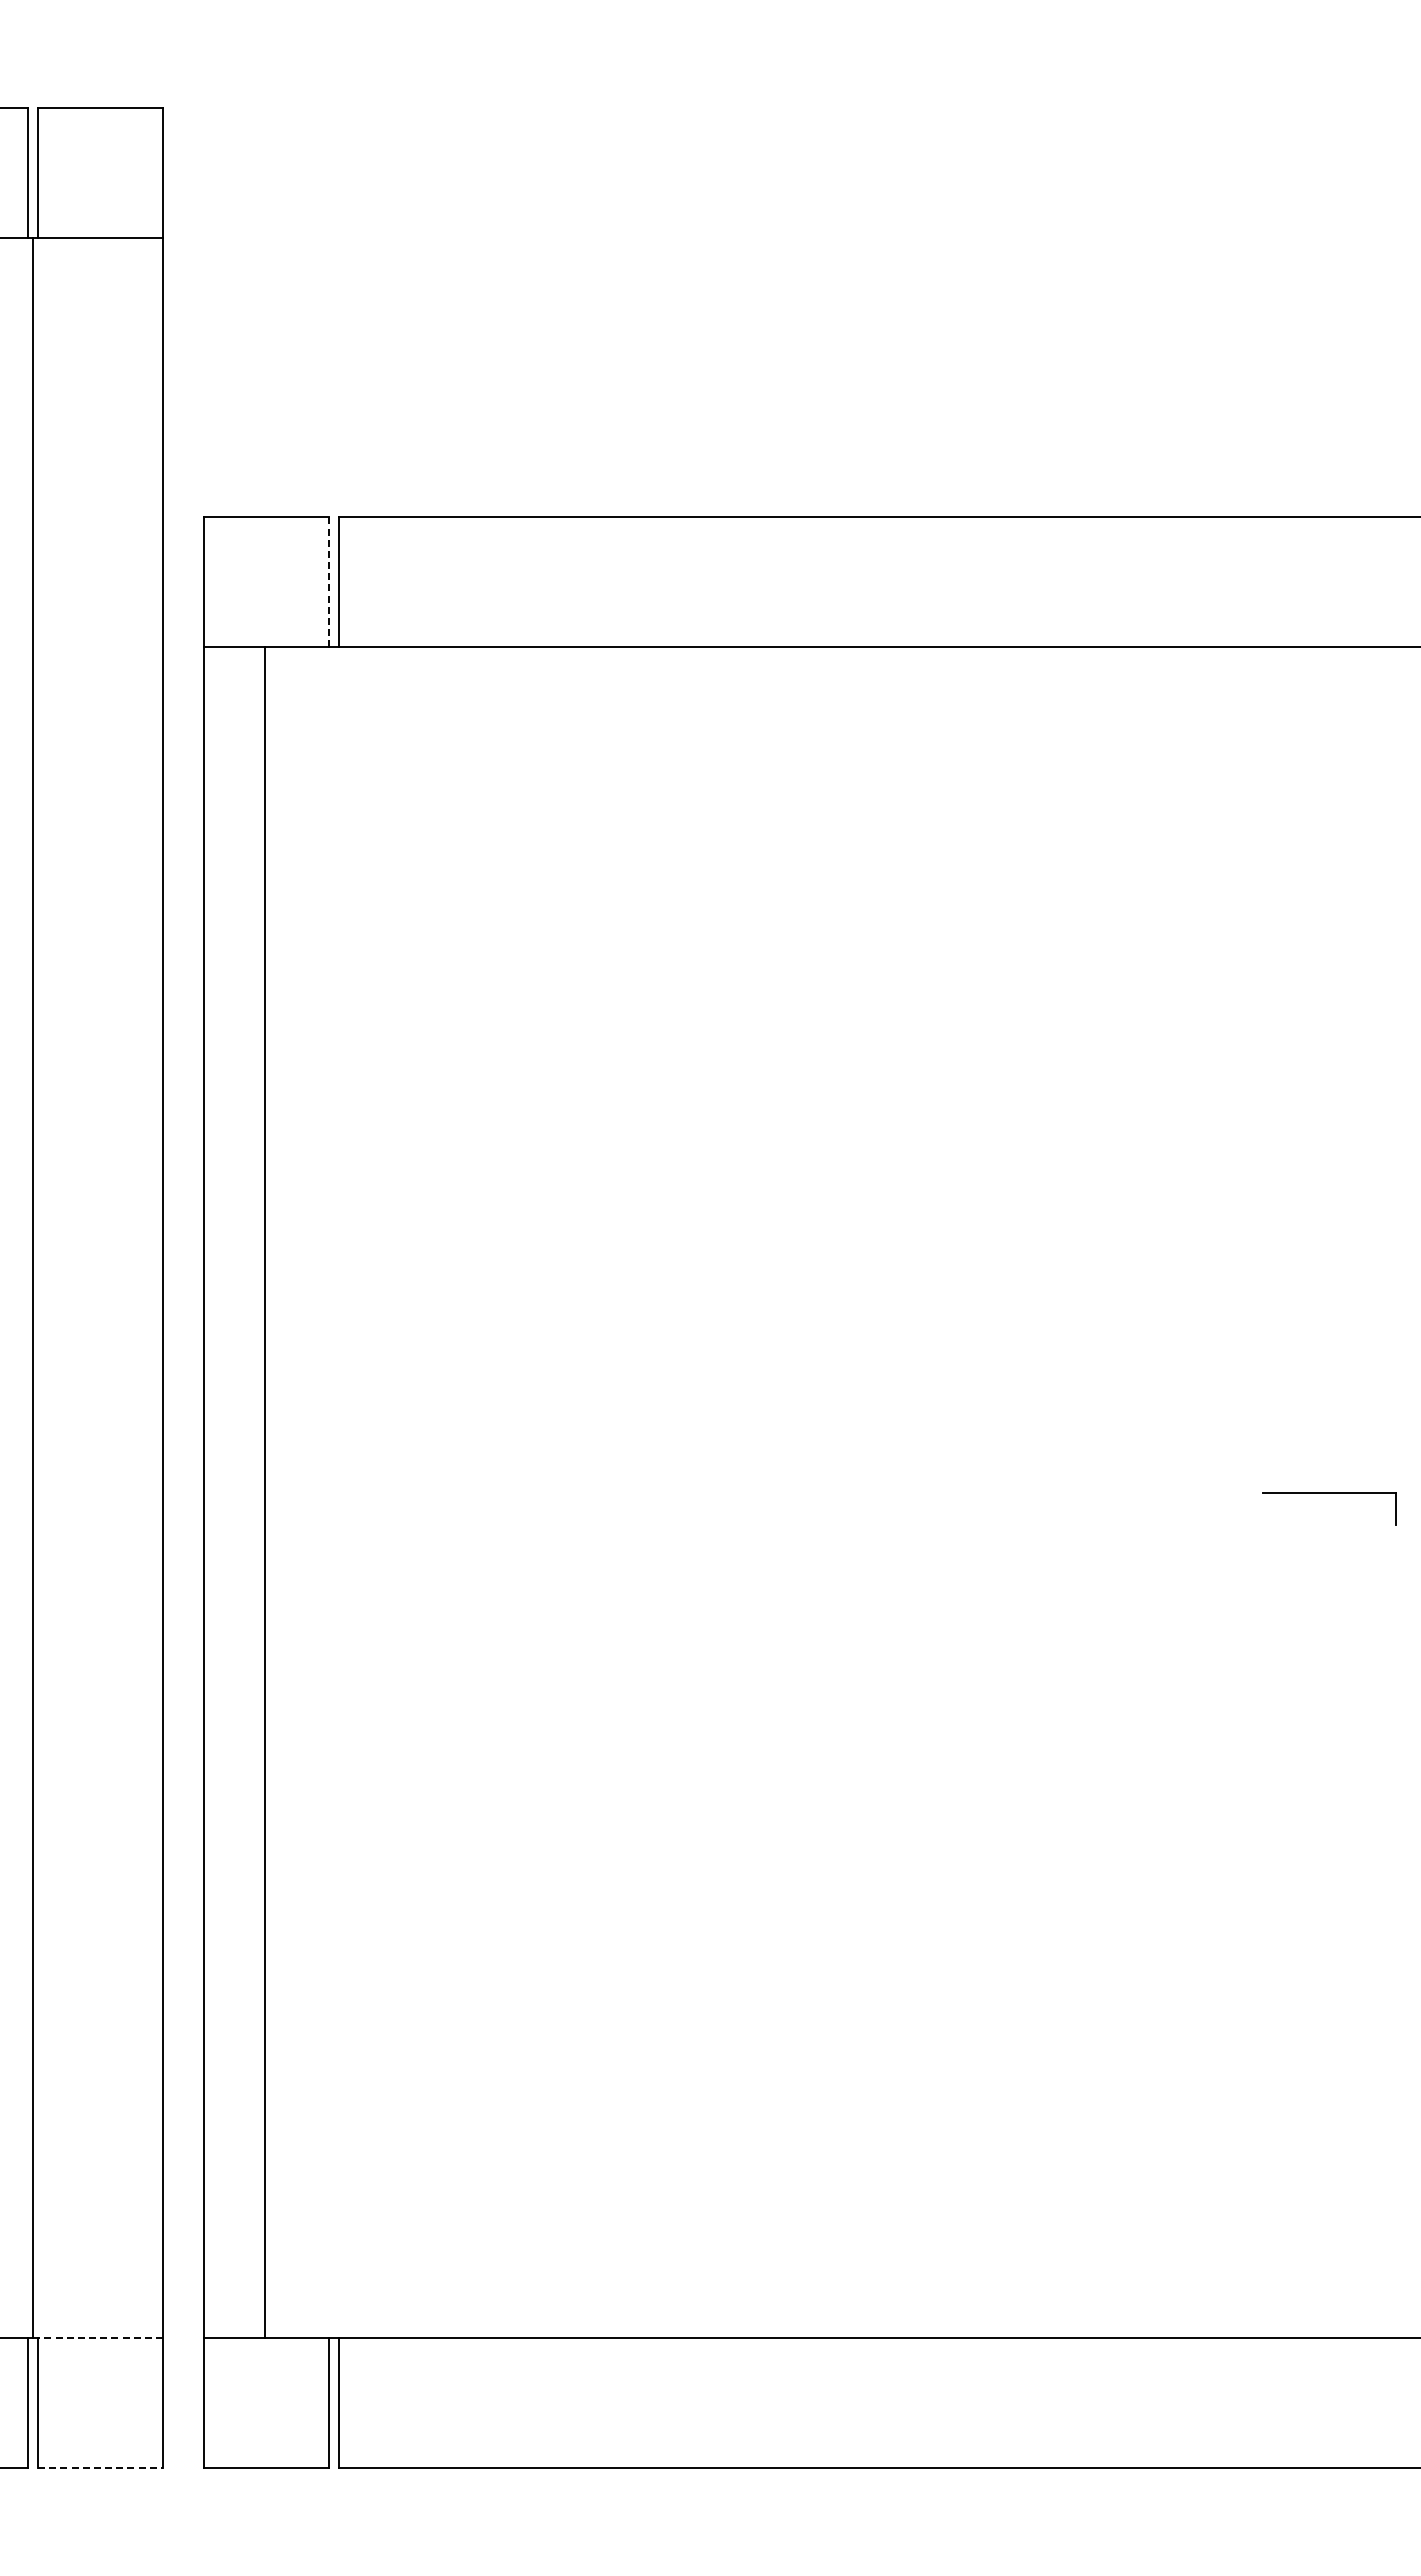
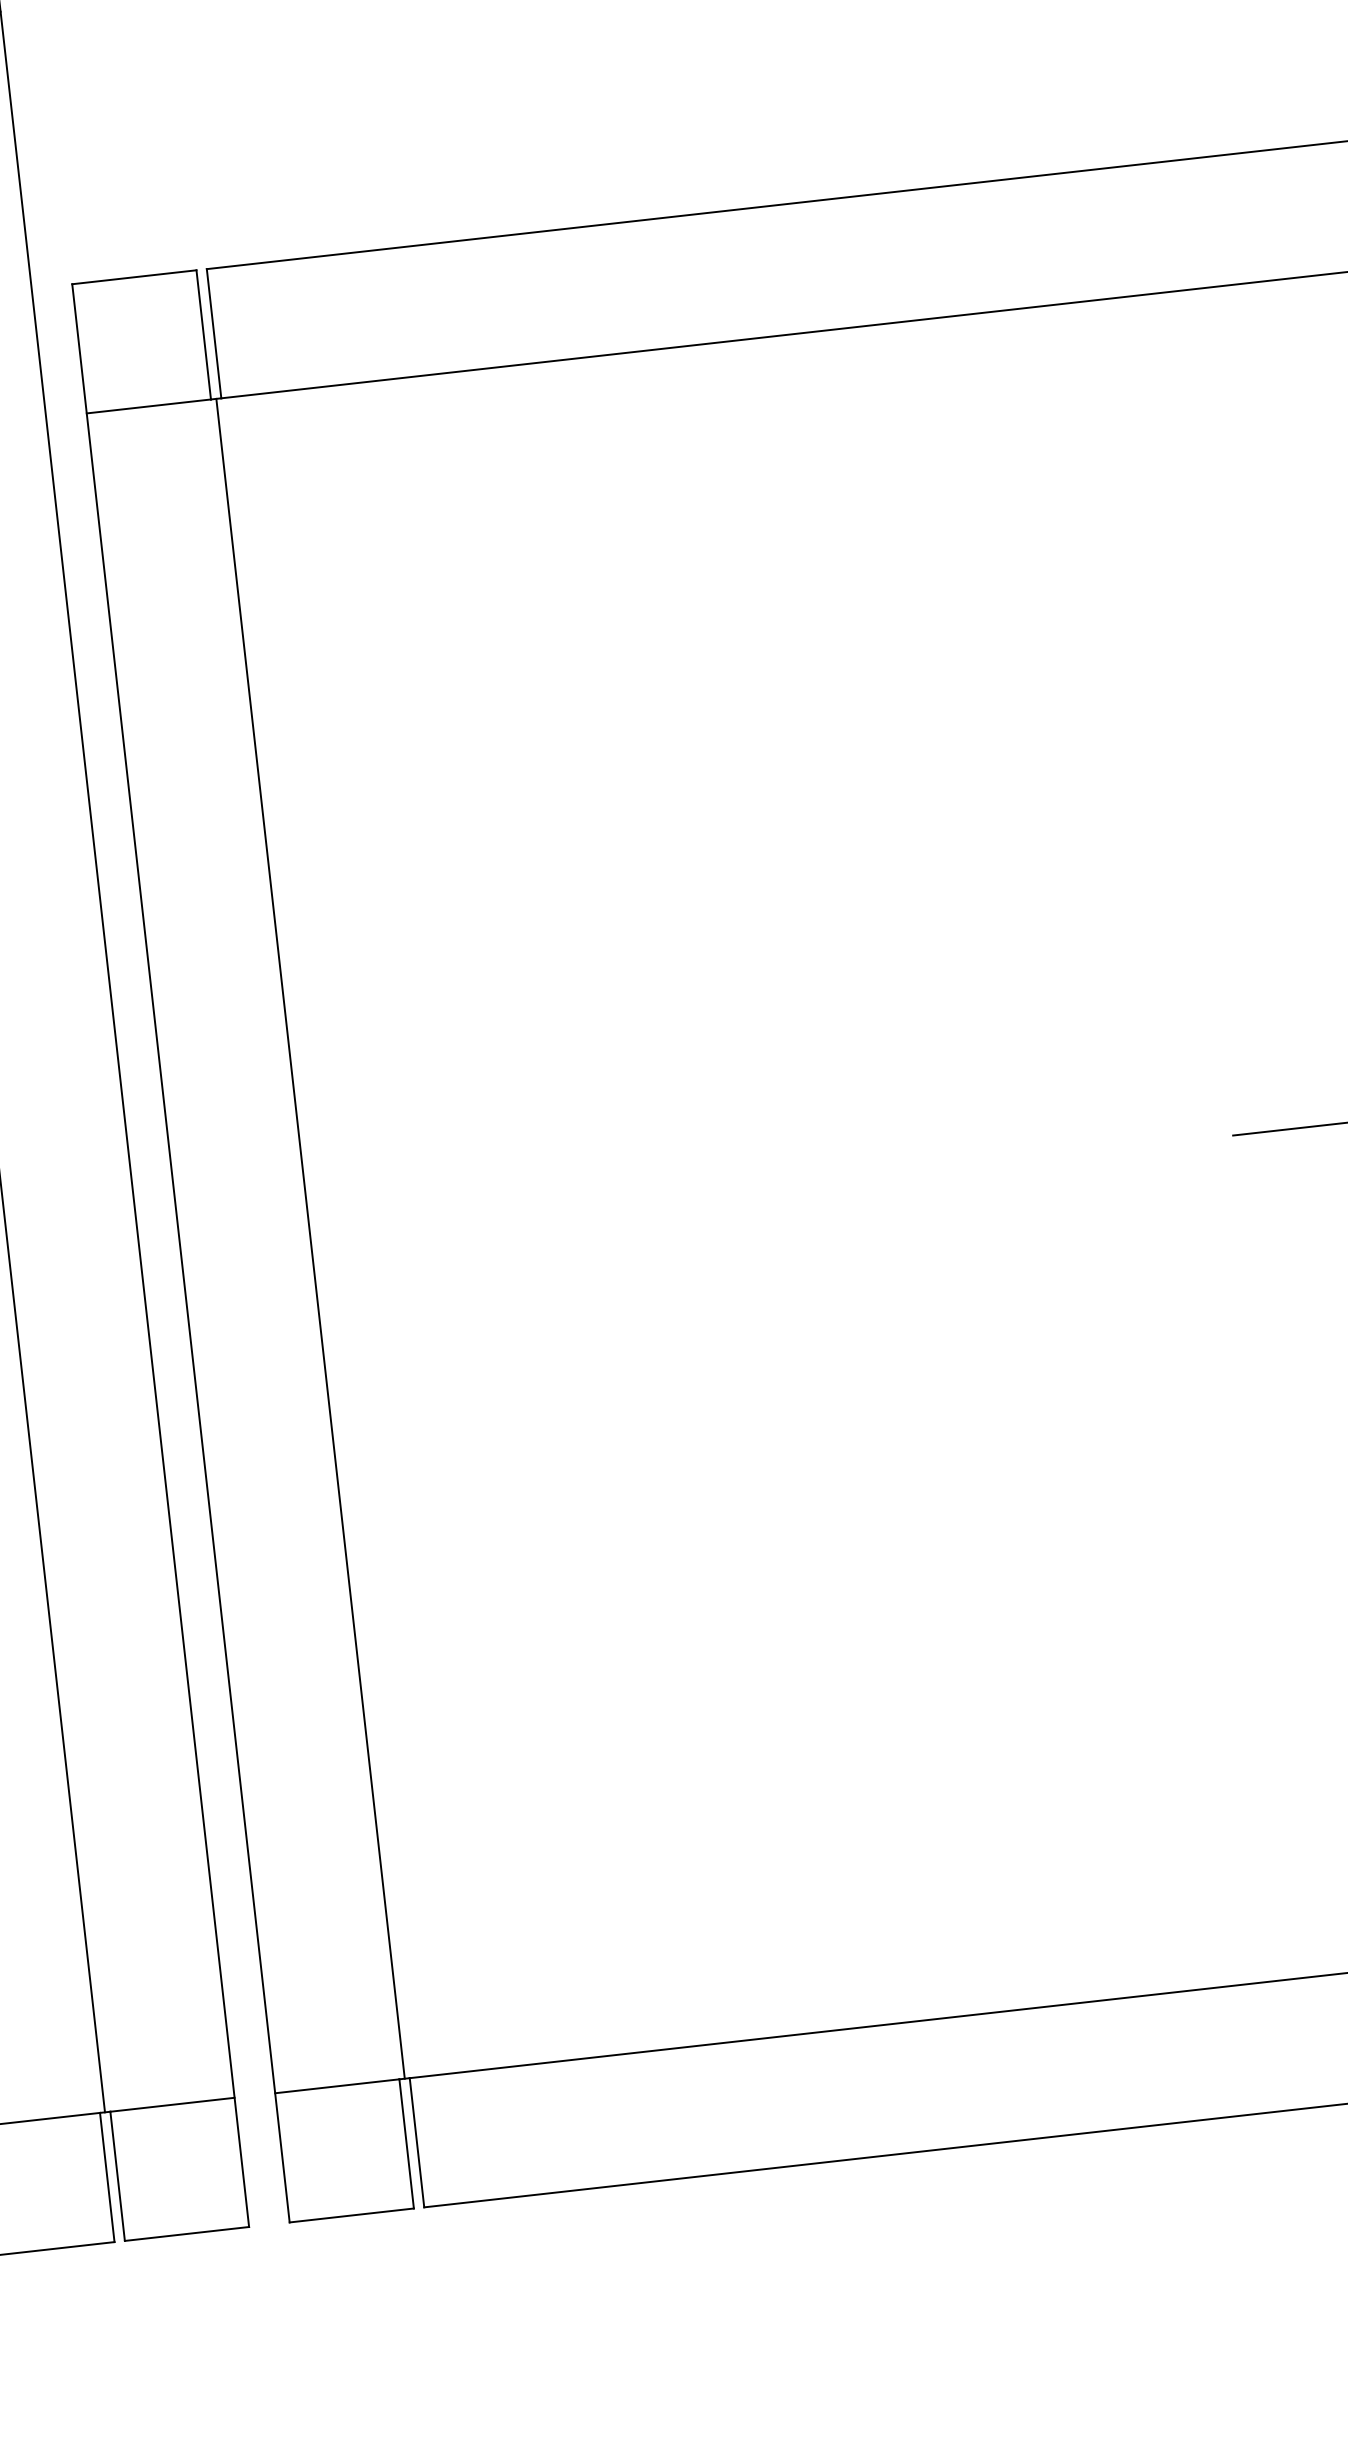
line: (328, 582) -> (203, 335), dashed -> solid
line: (265, 1492) -> (310, 1238), moved
line: (100, 2337) -> (172, 2104), dashed -> solid
line: (101, 2467) -> (187, 2233), dashed -> solid

